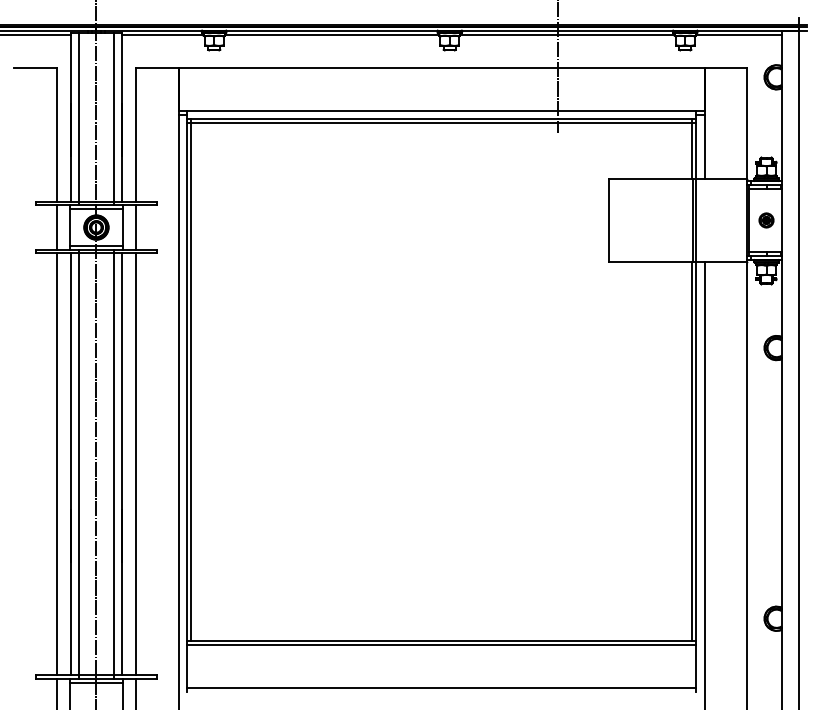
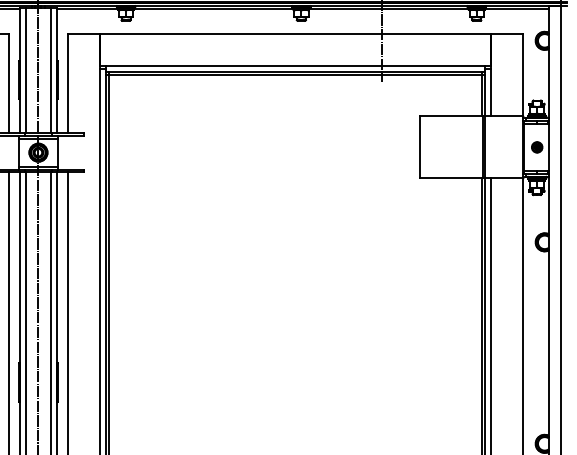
line: (56, 227) -> (8, 152), removed
line: (136, 227) -> (68, 152), removed

